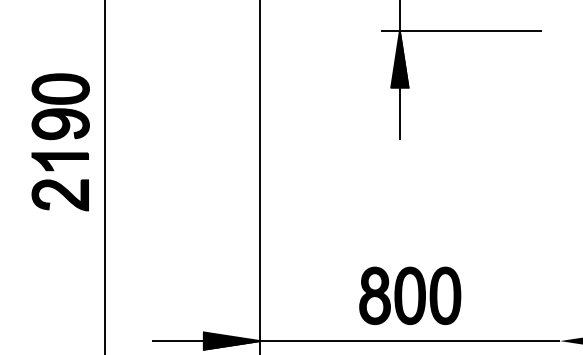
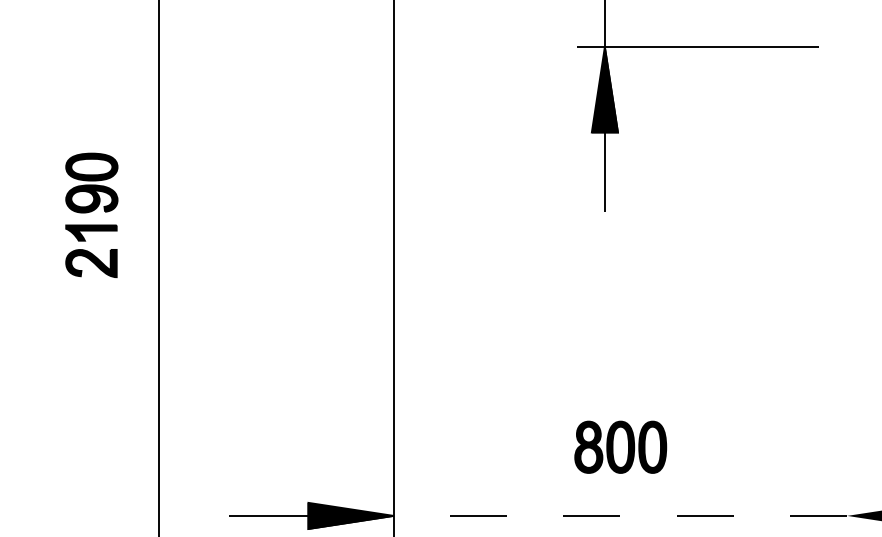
part: (60, 142) -> (91, 215), size x0.6
part: (410, 295) -> (620, 446), size x0.6
line: (410, 341) -> (620, 516), solid -> dashed

